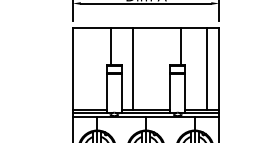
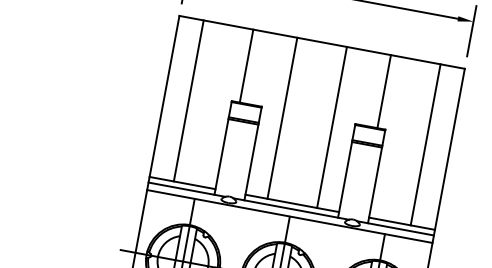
line: (85, 68) -> (189, 100), added
line: (158, 68) -> (331, 126), added

